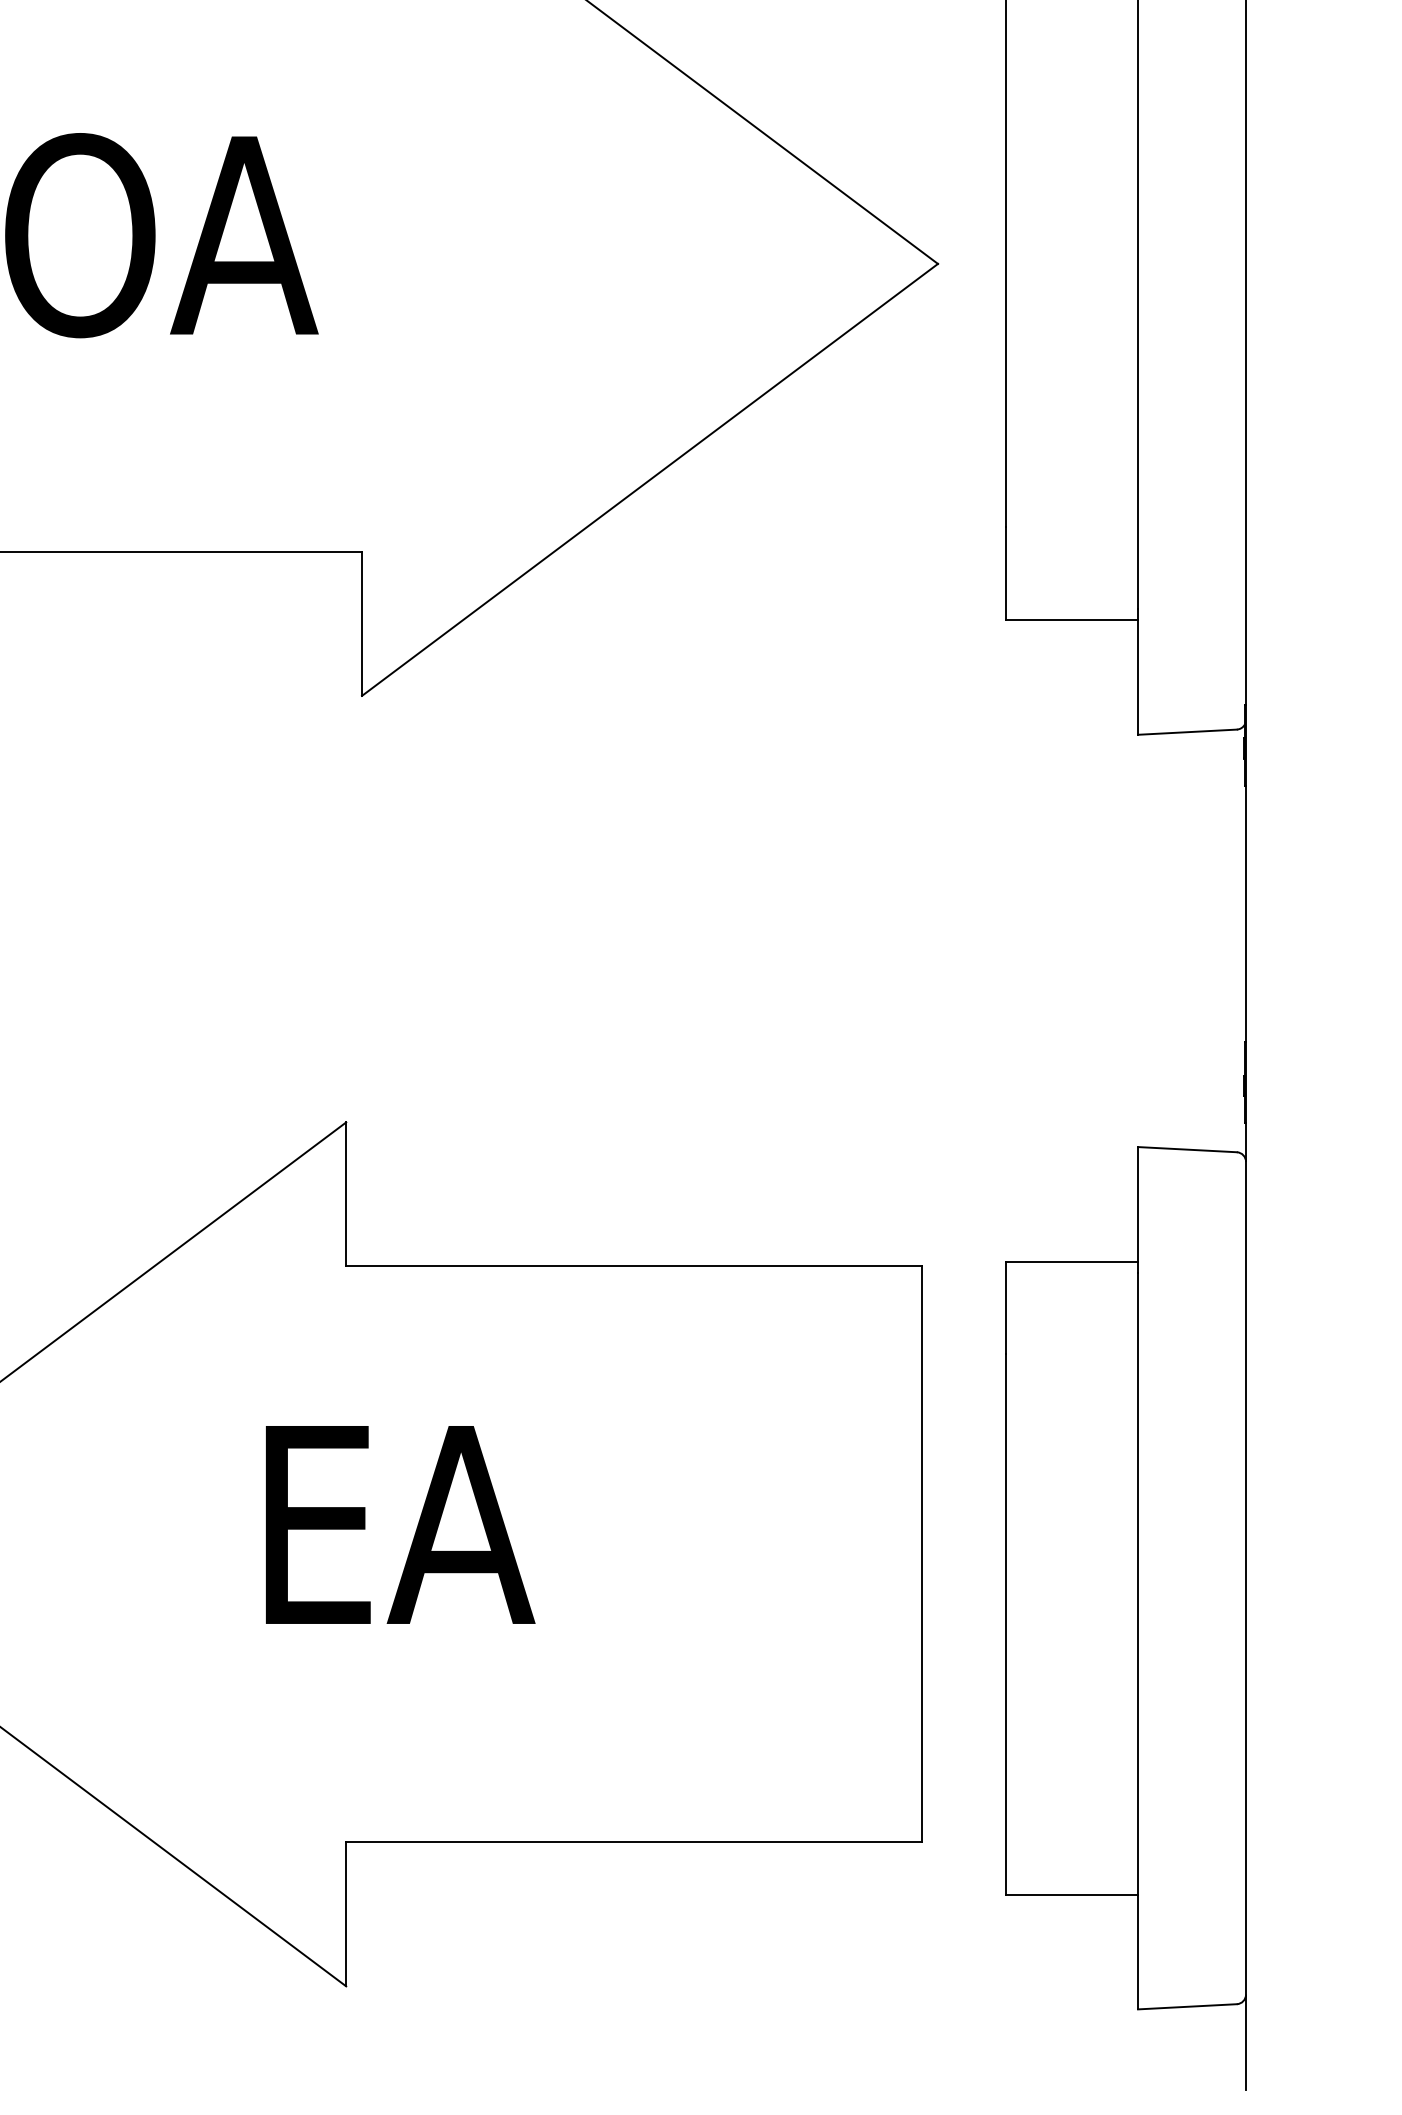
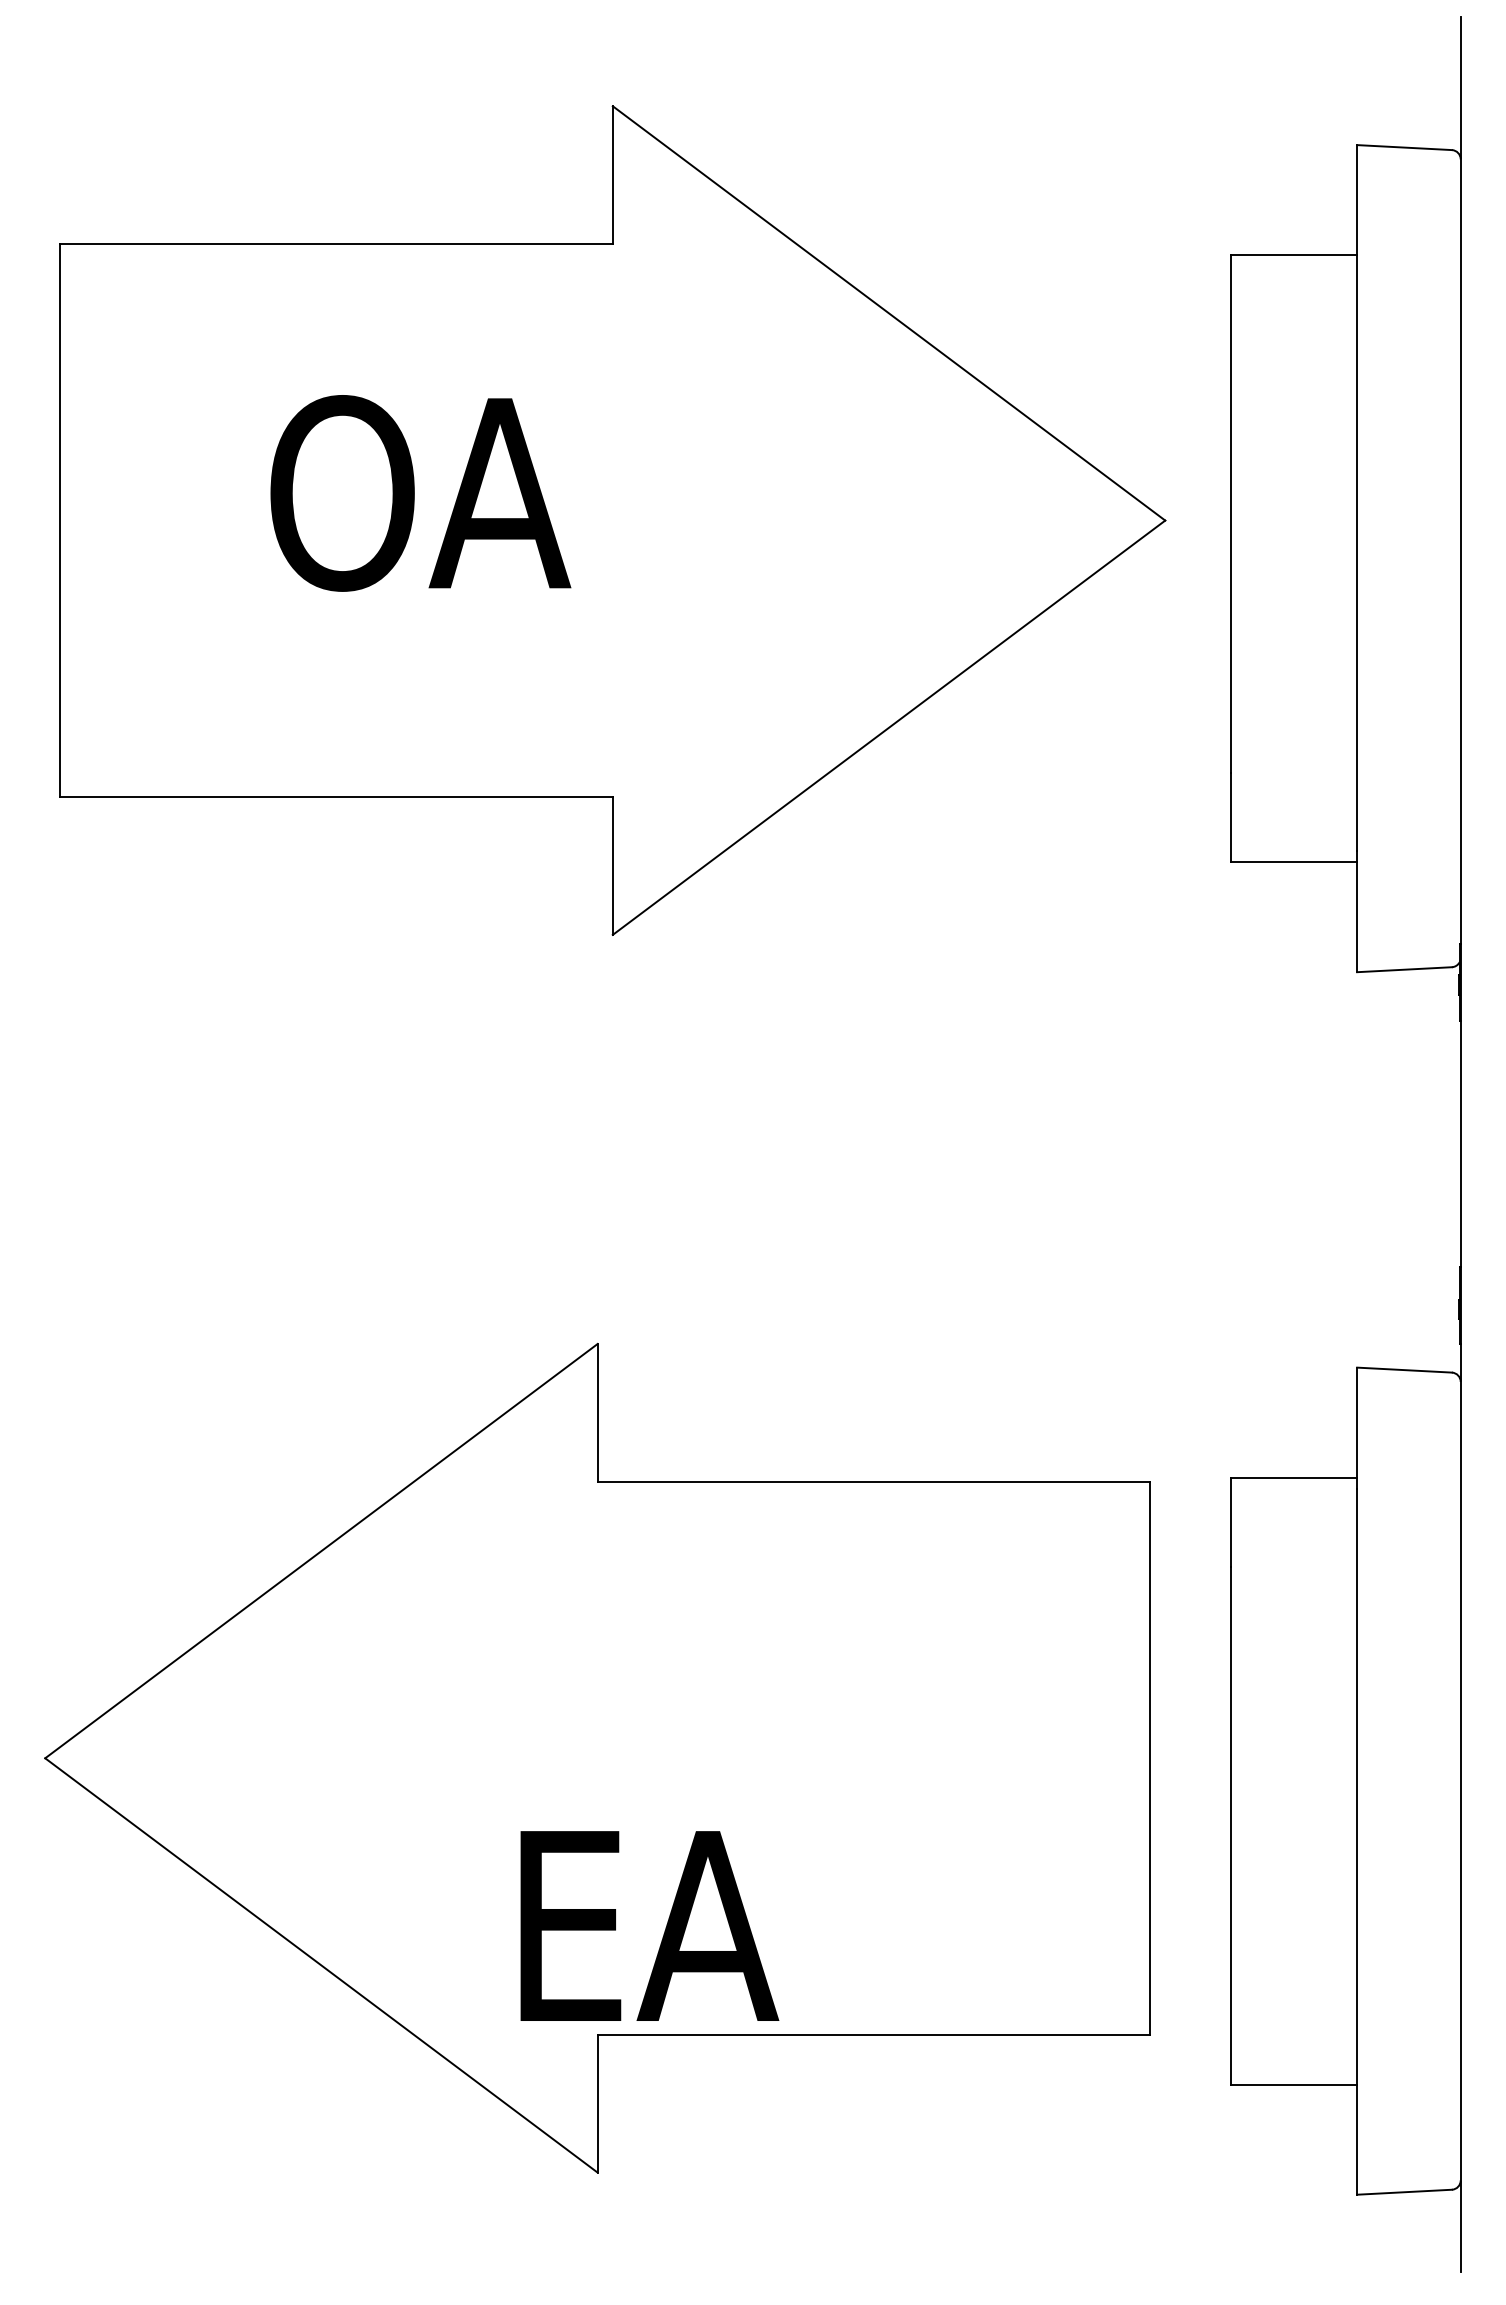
text: (400, 1524) -> (649, 1925), moved

